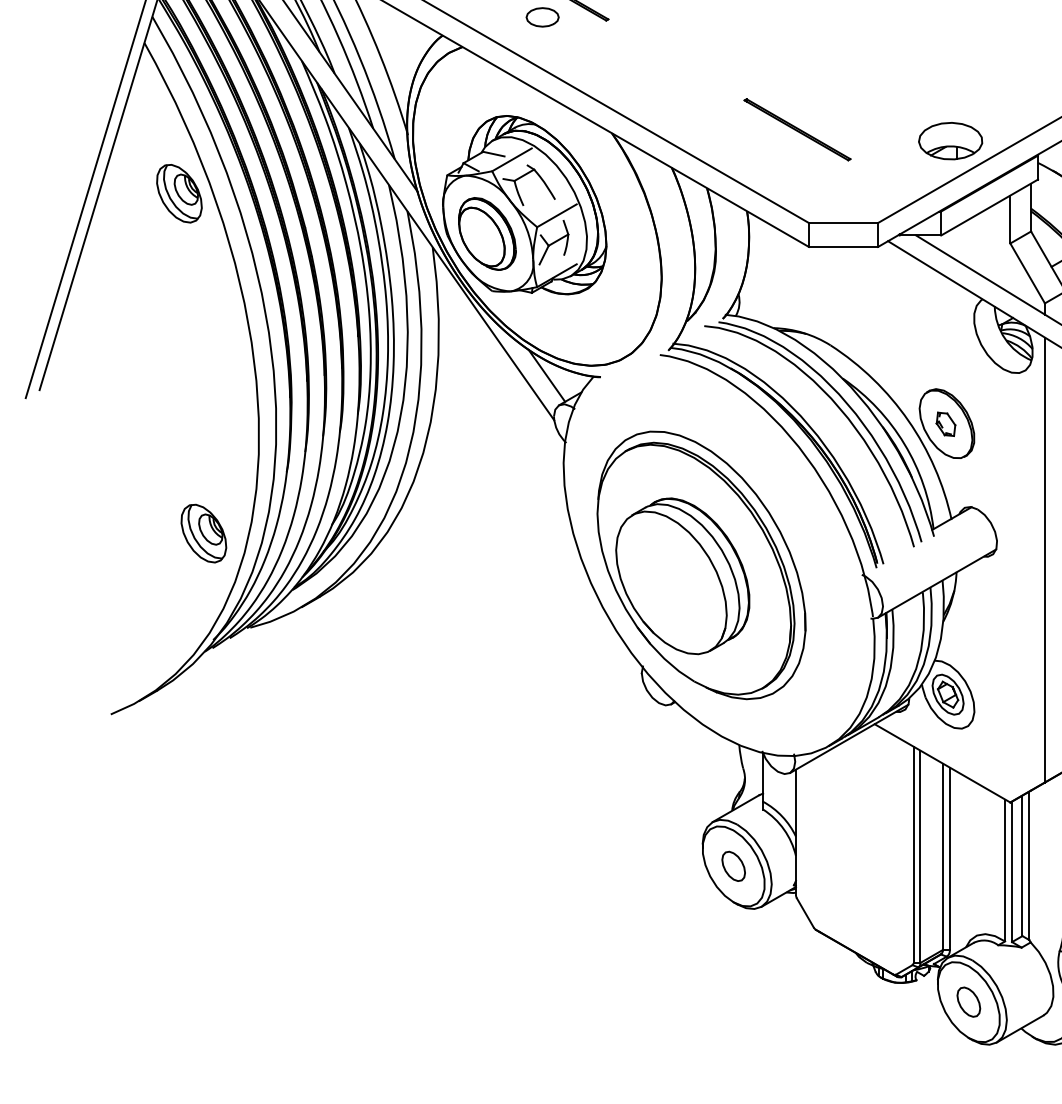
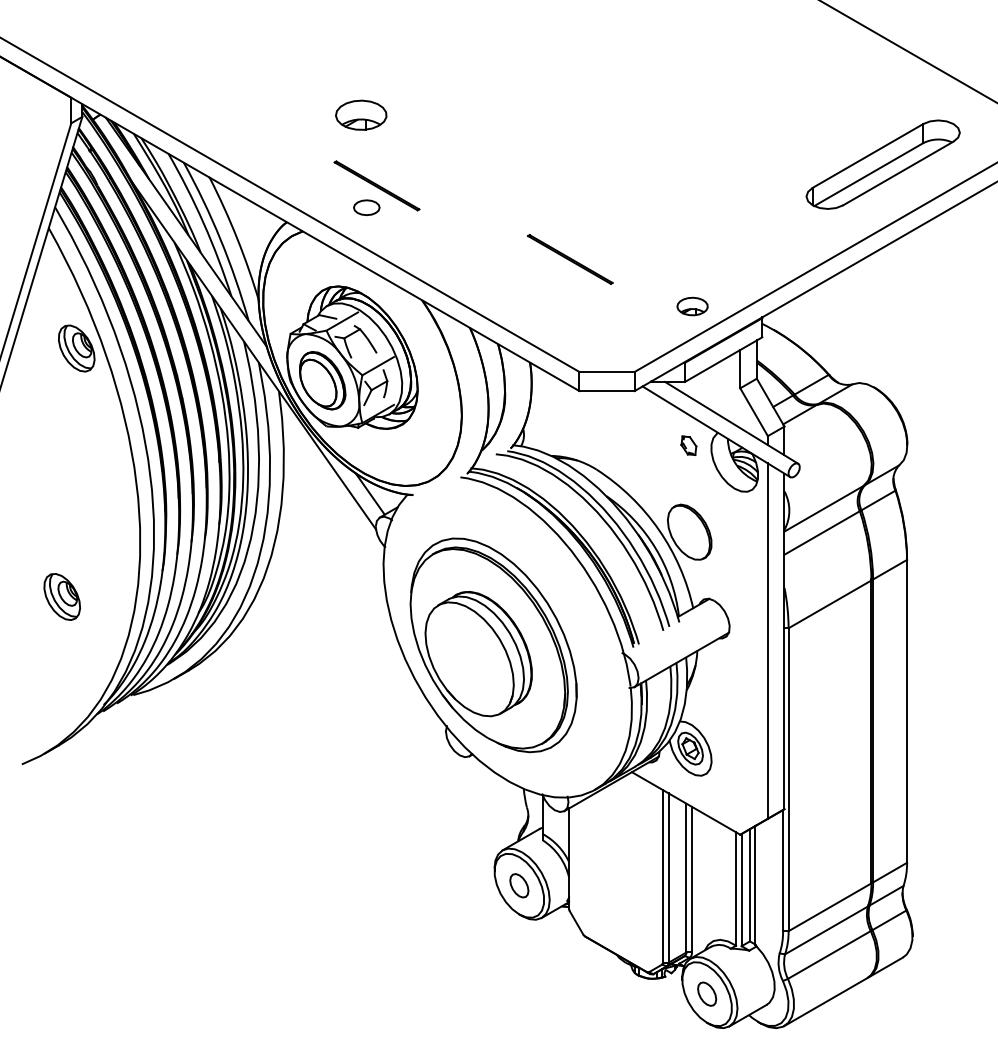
line: (797, 129) -> (570, 259), moved
part: (950, 141) -> (692, 306), size x0.6
part: (945, 424) -> (688, 445), moved
part: (202, 532) -> (61, 596), moved

